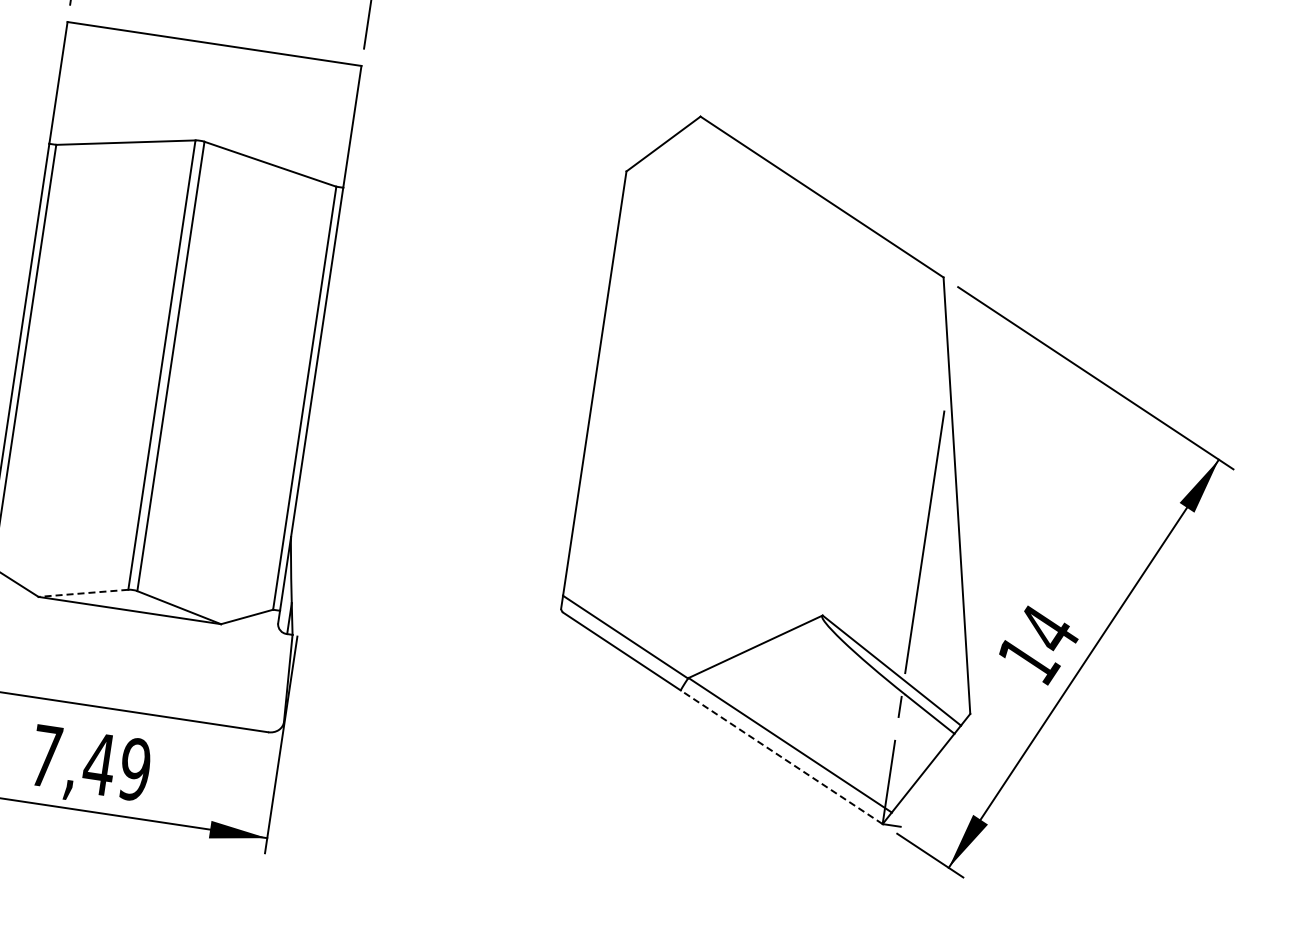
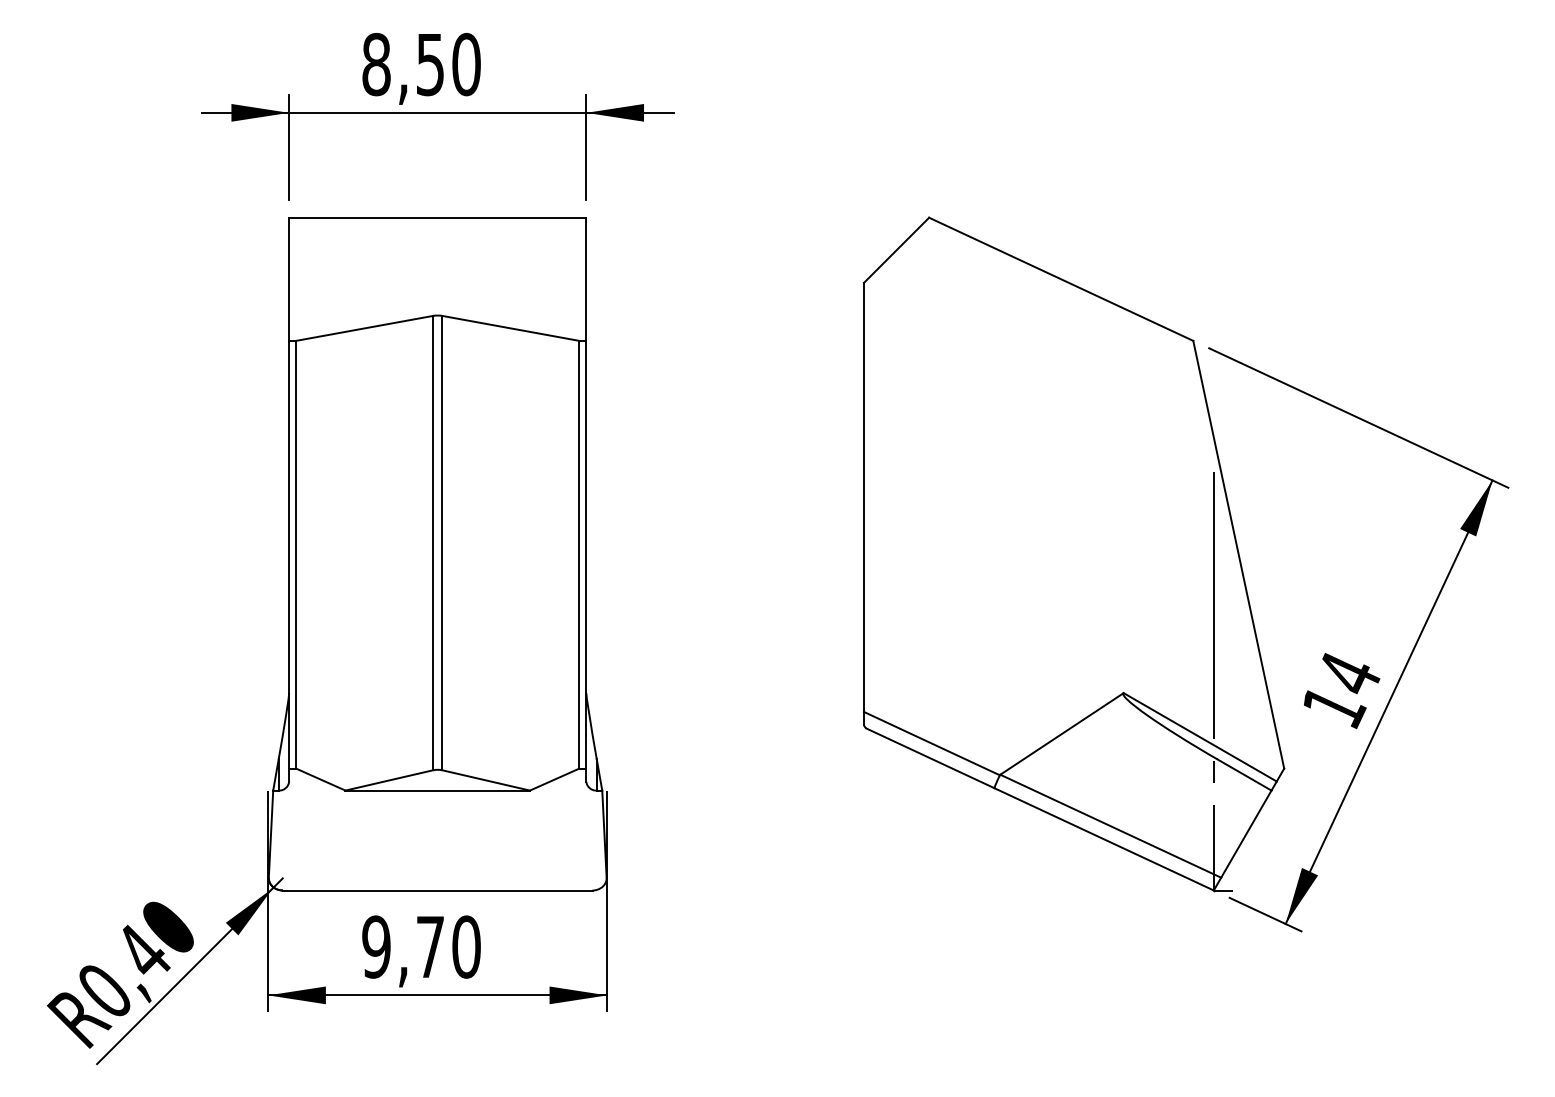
line: (82, 593) -> (388, 780), dashed -> solid
line: (781, 757) -> (1103, 839), dashed -> solid
text: (90, 762) -> (421, 946), 7,49 -> 9,70

